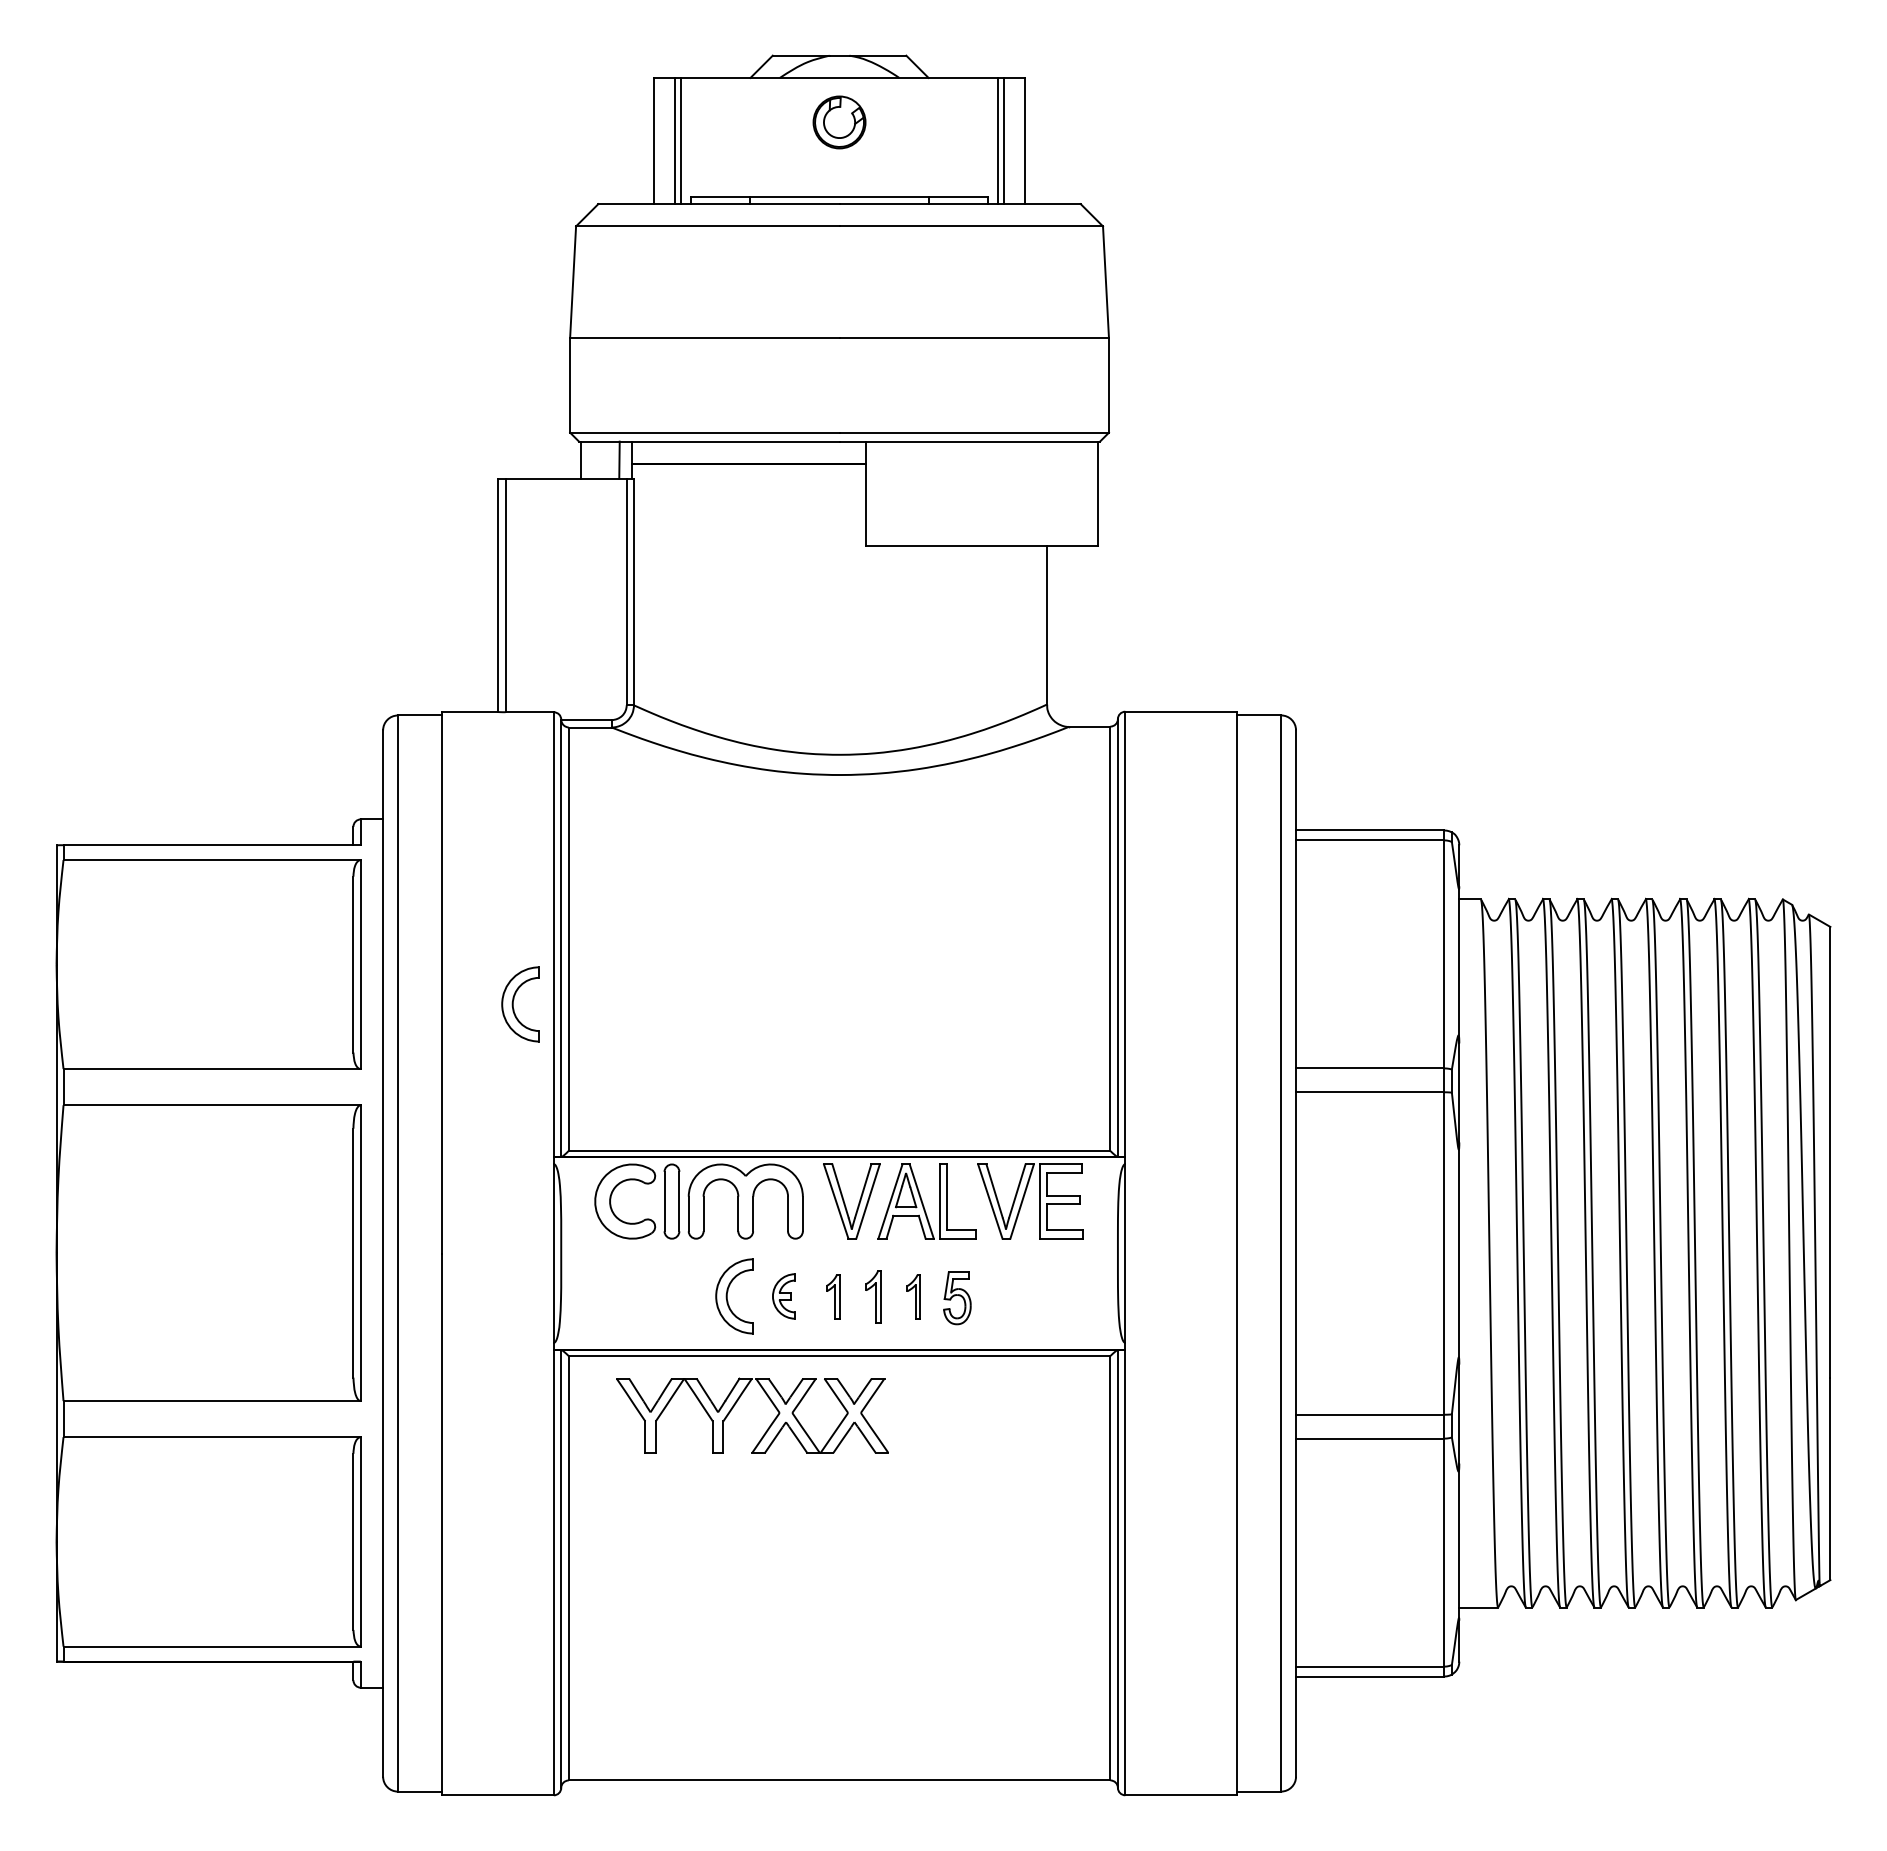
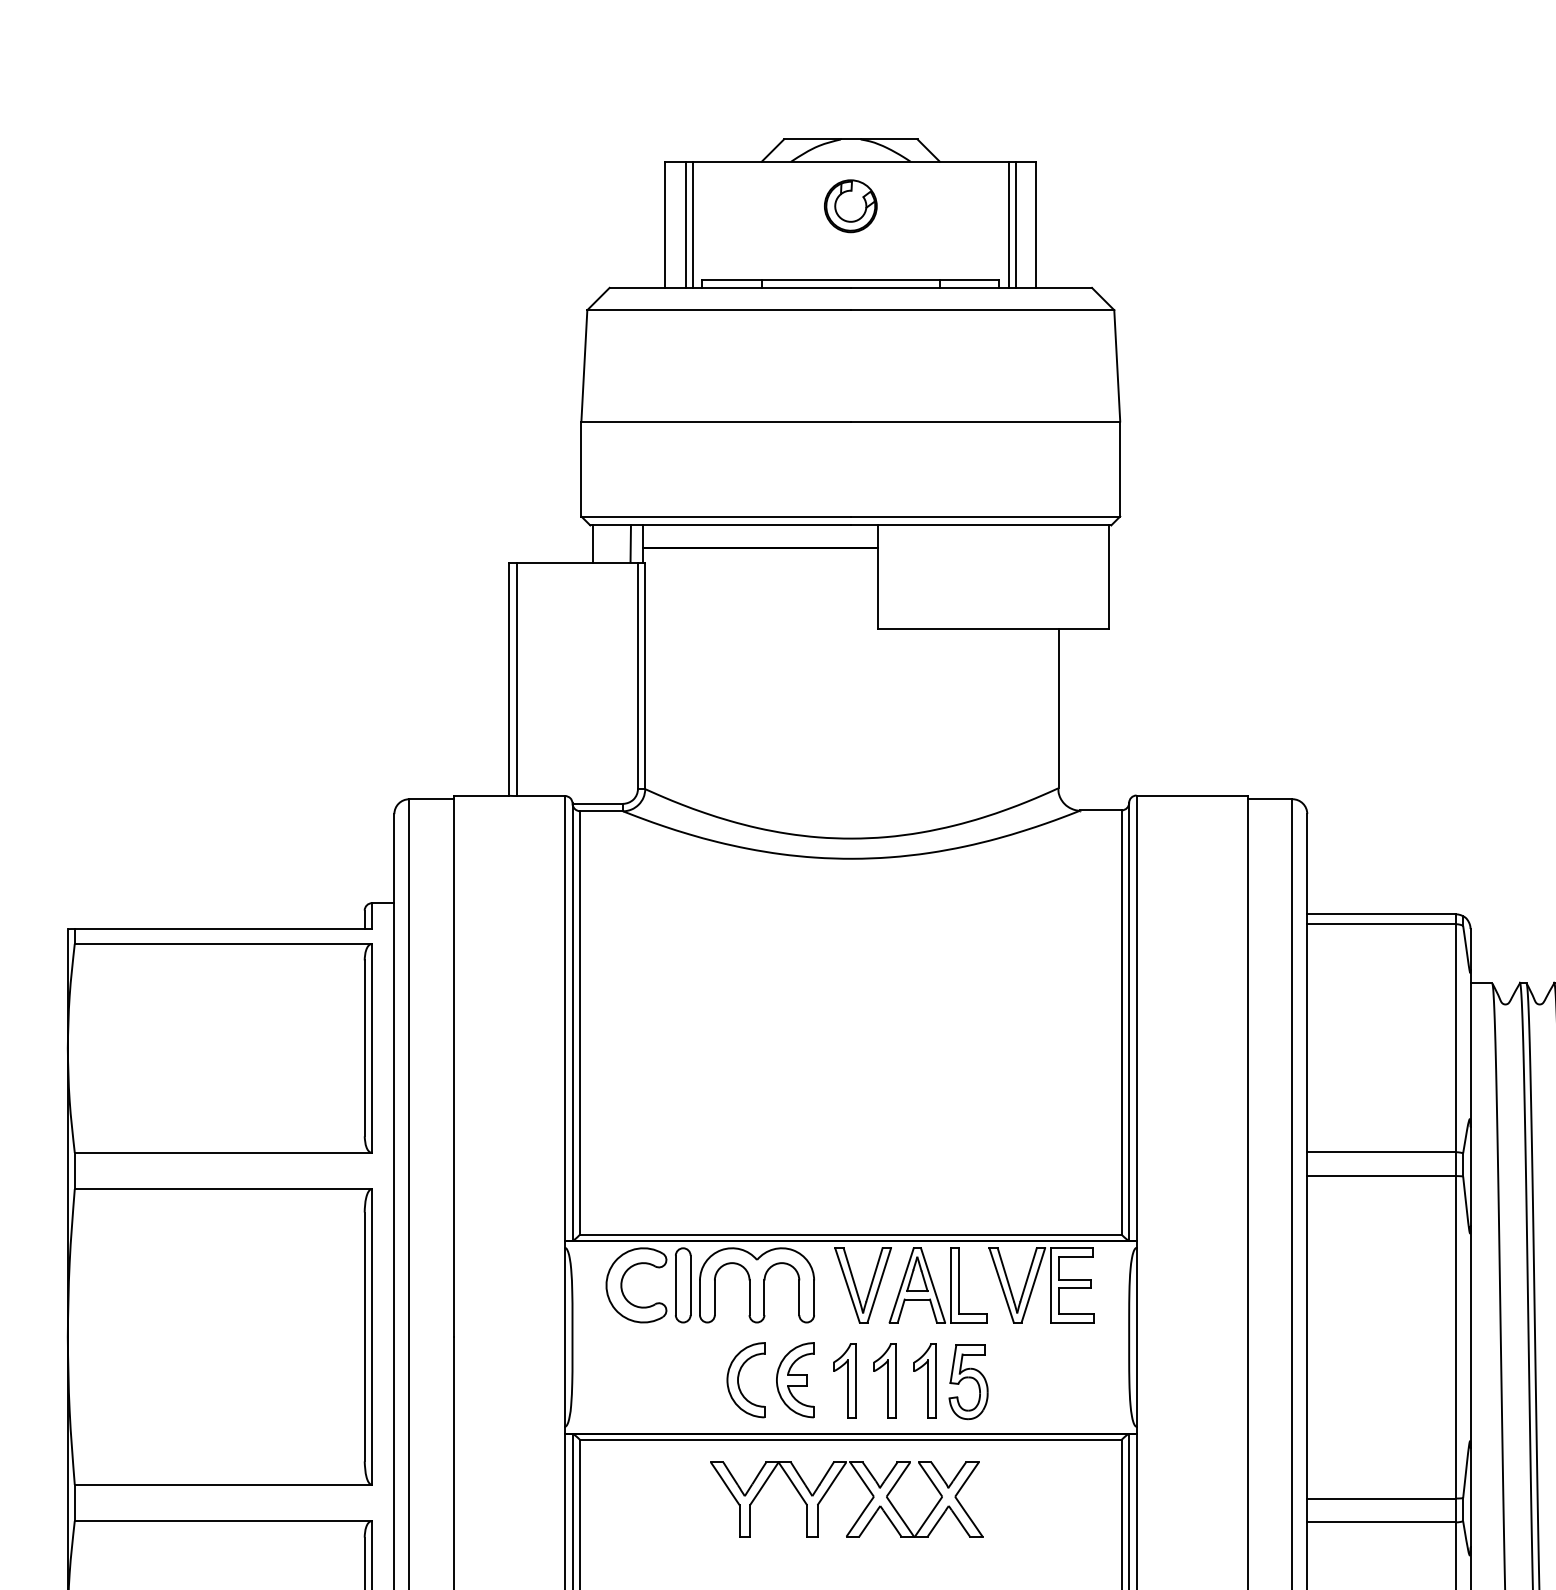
part: (513, 1004) -> (524, 1088), removed
part: (783, 1296) -> (794, 1380), size x1.67
part: (832, 1296) -> (843, 1380), size x1.67
part: (873, 1296) -> (884, 1380), size x1.43
part: (913, 1296) -> (924, 1380), size x1.67
part: (957, 1298) -> (968, 1382), size x1.43
part: (735, 1405) -> (829, 1489), moved

